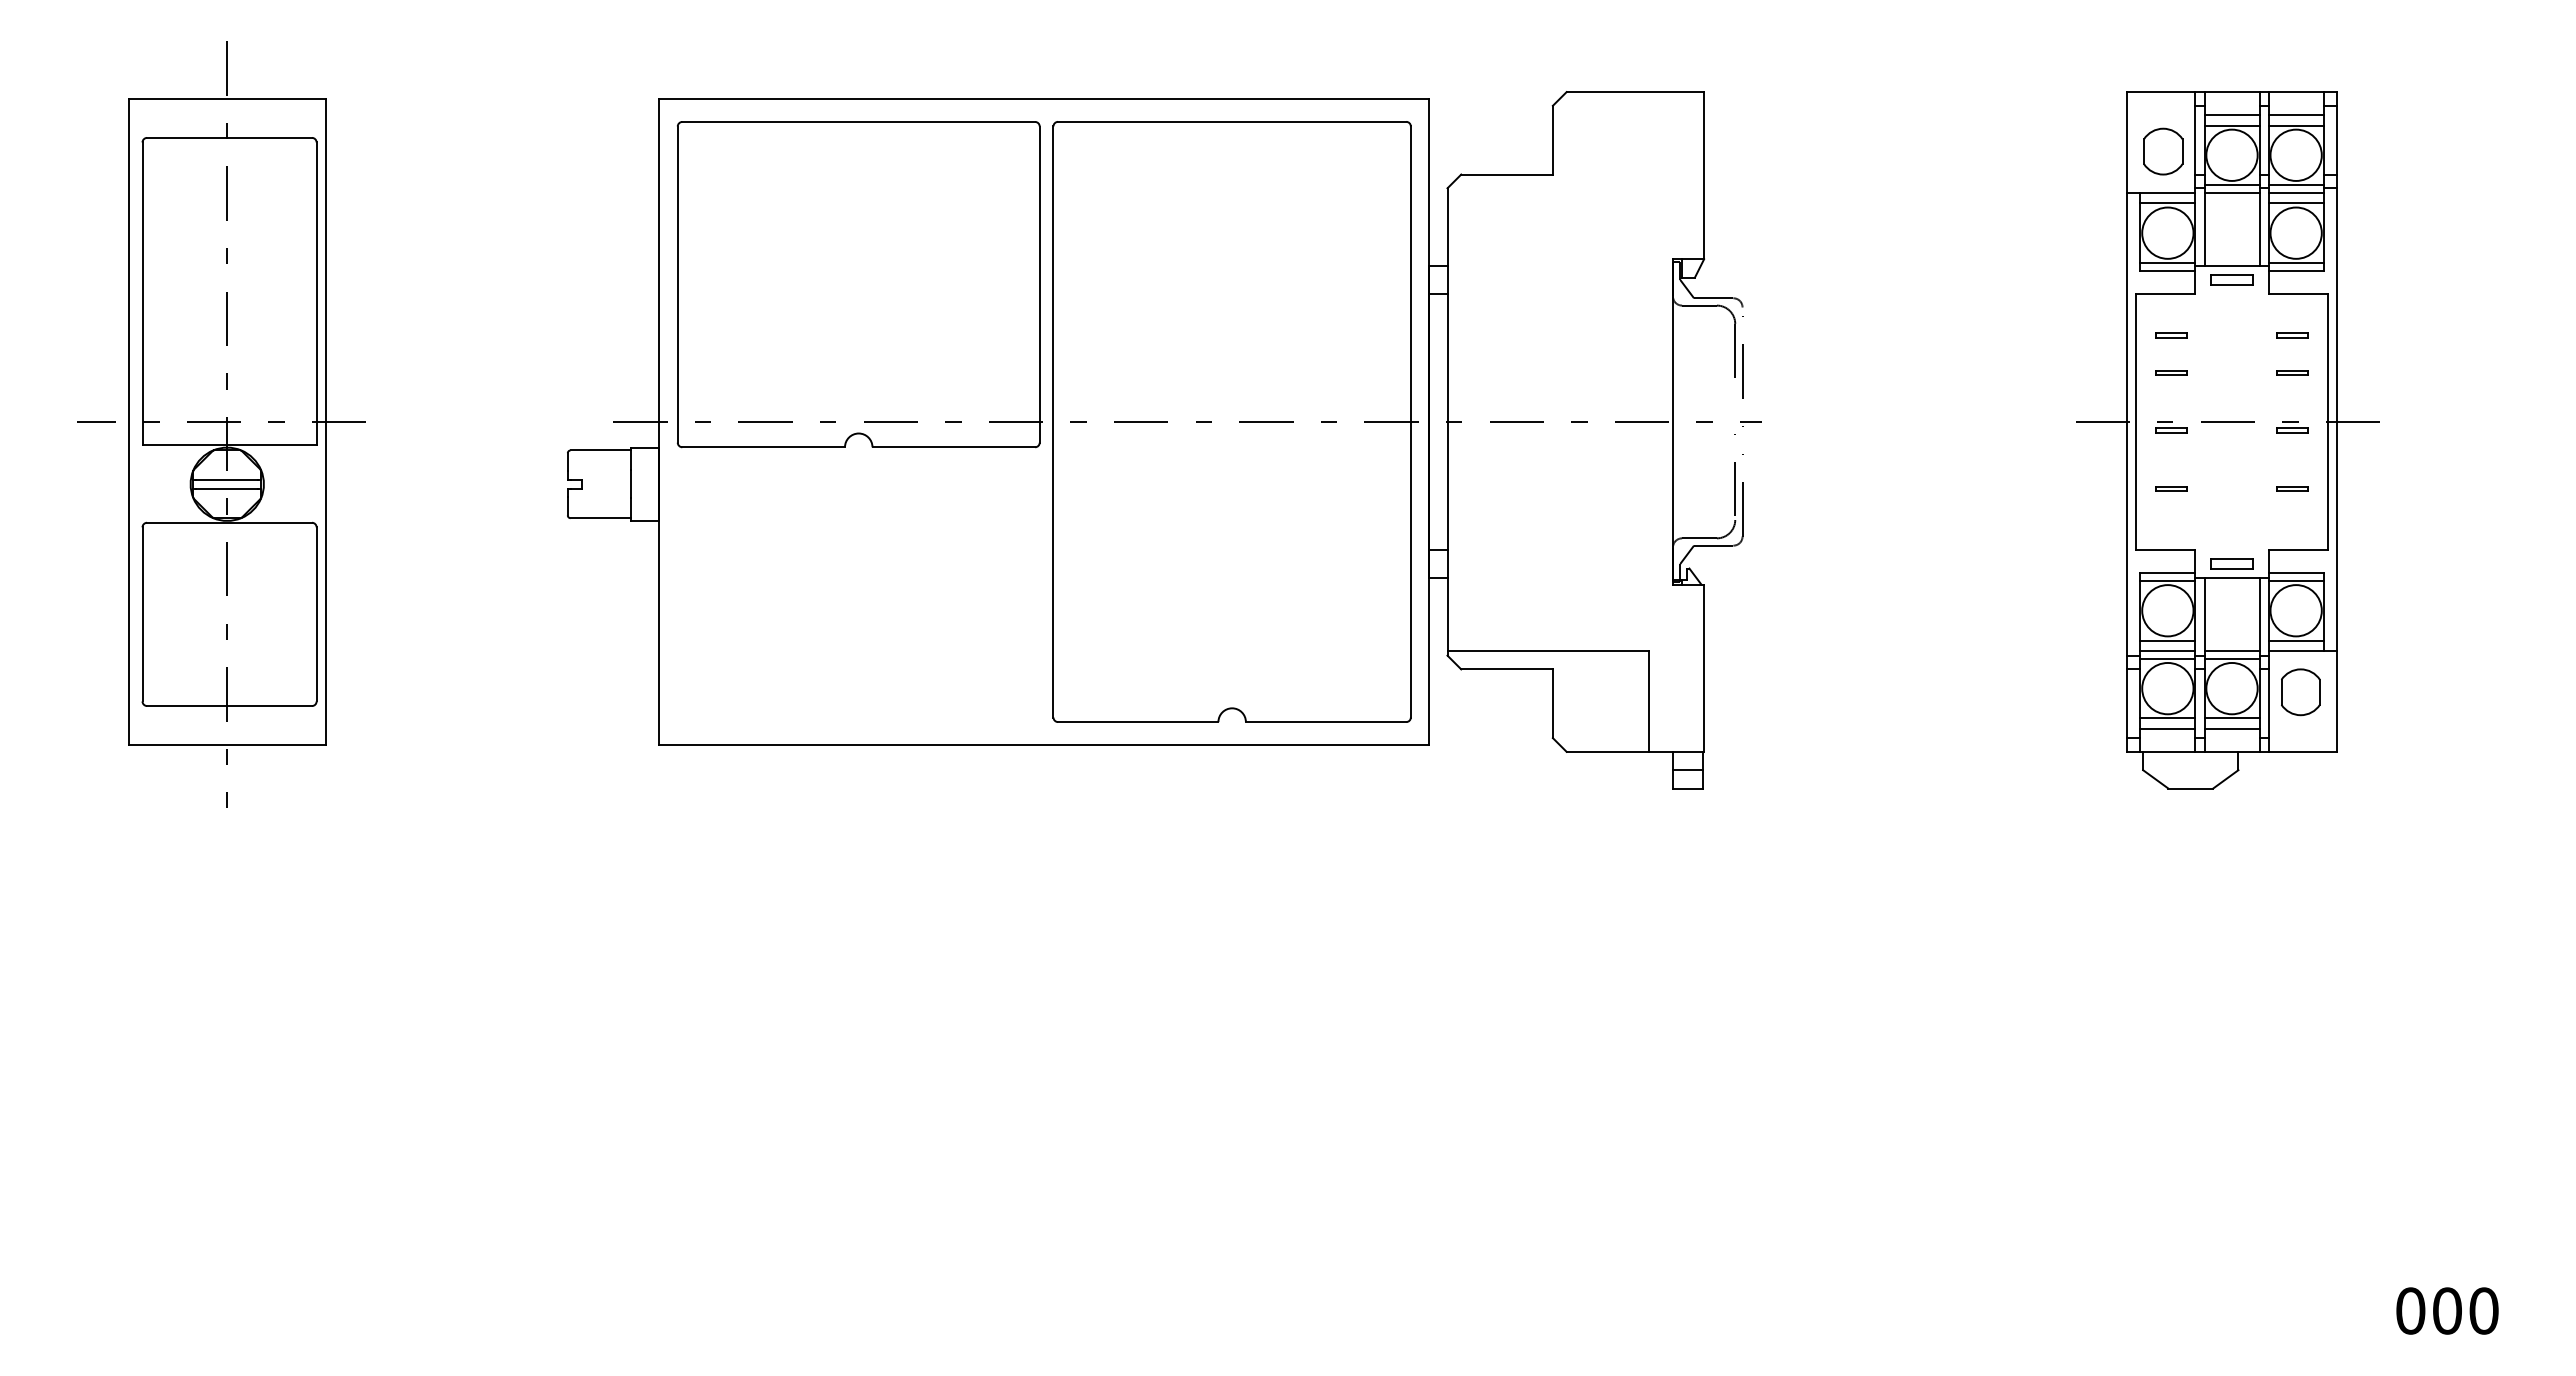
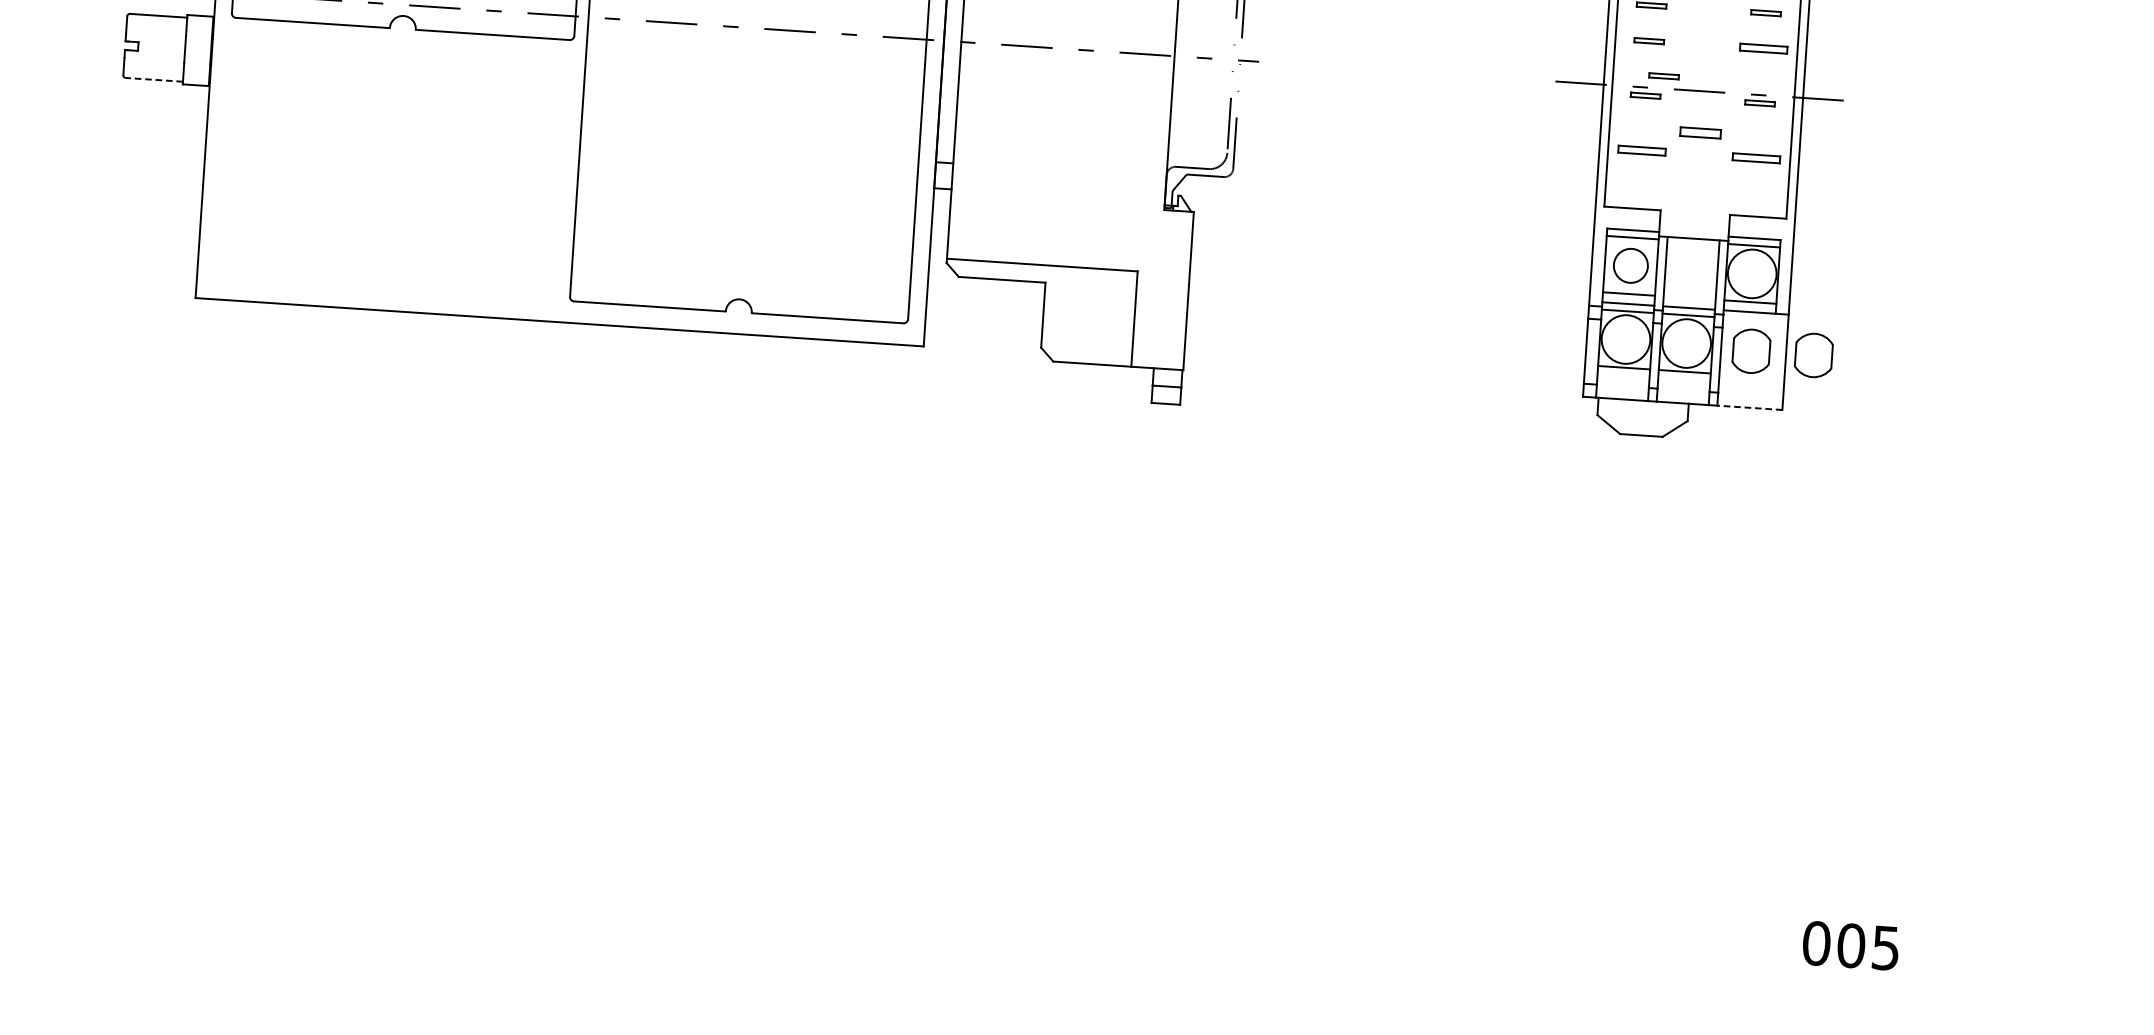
part: (2292, 372) -> (1763, 48), size x1.6
part: (2189, 408) -> (1664, 75), added
part: (2171, 488) -> (1642, 150), size x1.6
part: (2292, 488) -> (1756, 158), size x1.6
line: (600, 518) -> (154, 80), solid -> dashed
part: (2231, 563) -> (1700, 132), moved
circle: (2167, 610) -> (1630, 265), size x0.7
part: (2366, 692) -> (1813, 355), added
line: (2167, 728) -> (1623, 377), removed
line: (2231, 728) -> (1683, 381), removed
line: (2302, 751) -> (1749, 407), solid -> dashed
text: (2483, 1310) -> (1885, 947), 000 -> 005

